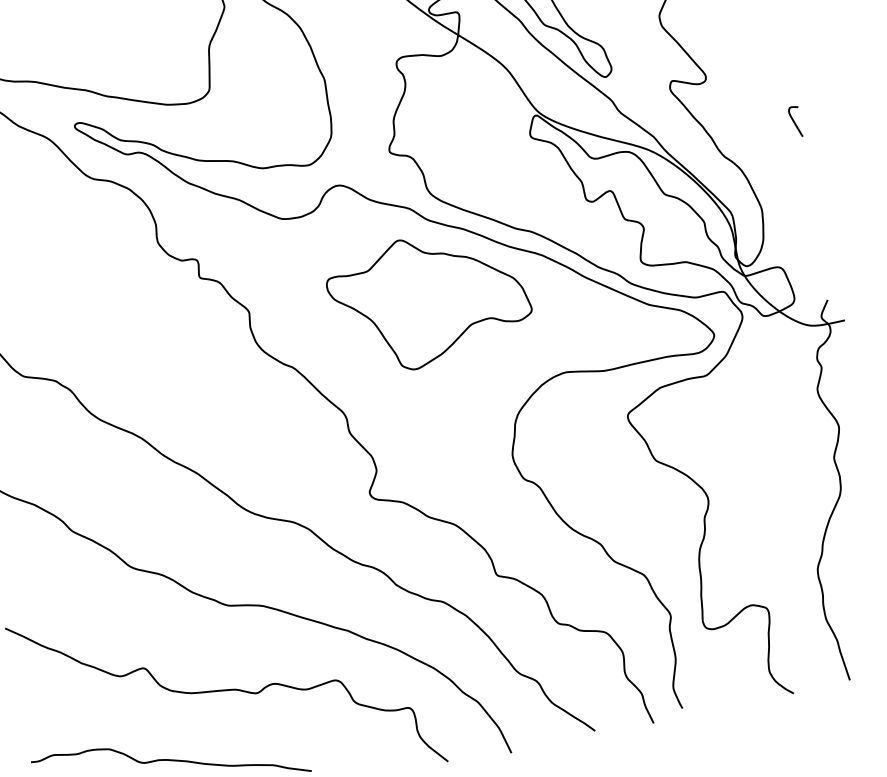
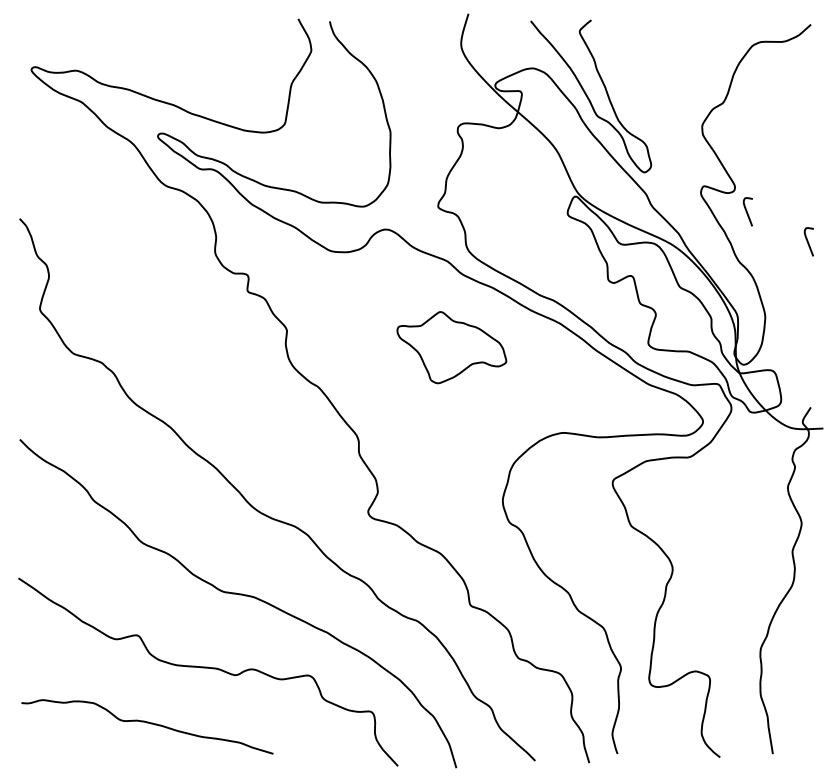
curve: (723, 100) -> (747, 211), added
part: (429, 300) -> (451, 347), size x0.6

